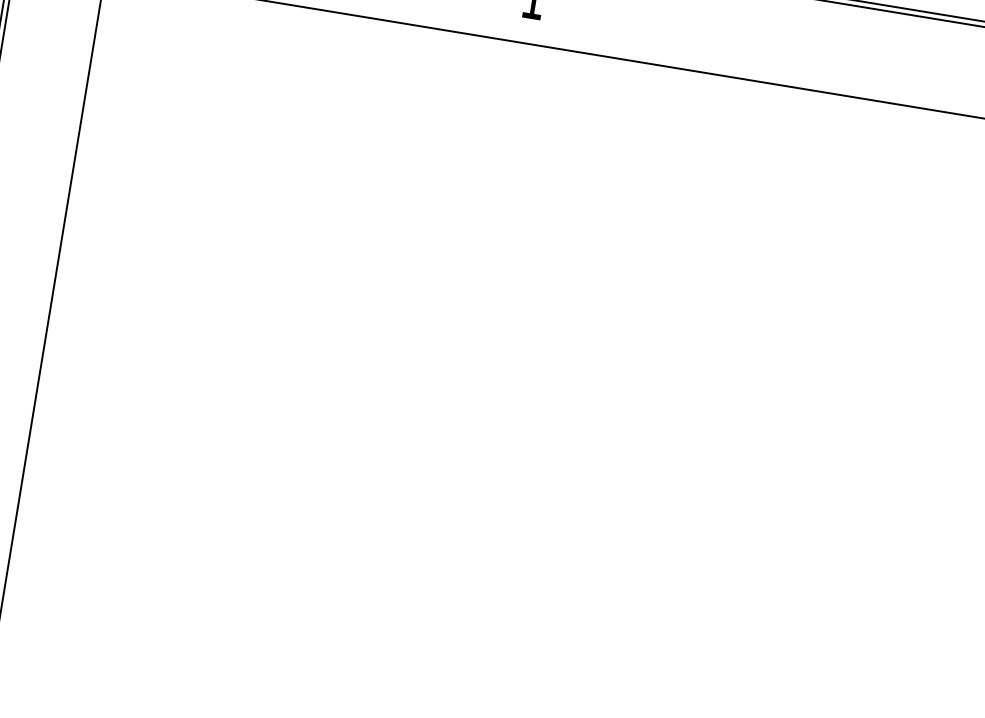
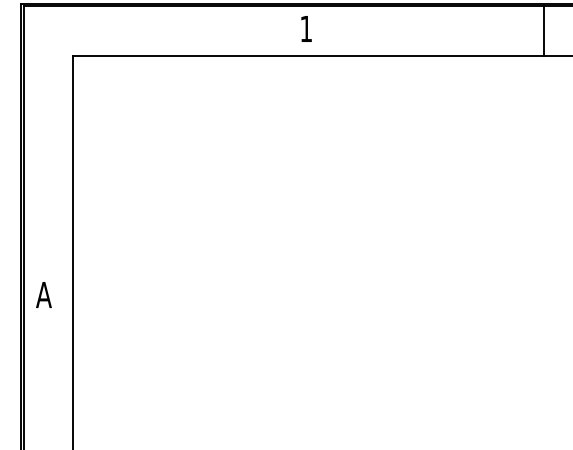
line: (962, 68) -> (543, 30), added

